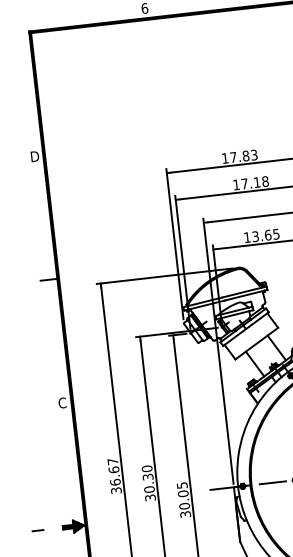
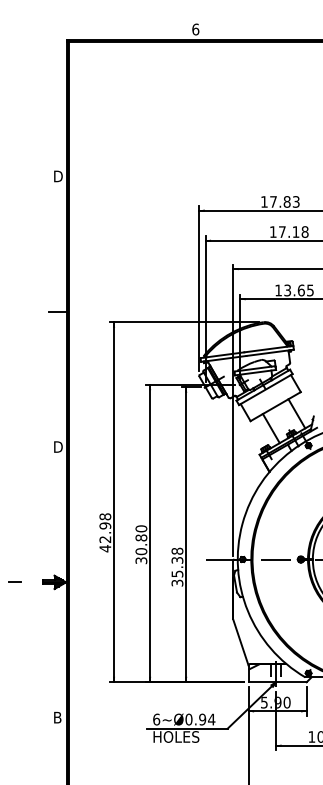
text: (62, 402) -> (57, 446), C -> D
text: (114, 475) -> (105, 532), 36.67 -> 42.98
text: (148, 476) -> (141, 537), 30.30 -> 30.80
text: (183, 495) -> (177, 562), 30.05 -> 35.38

